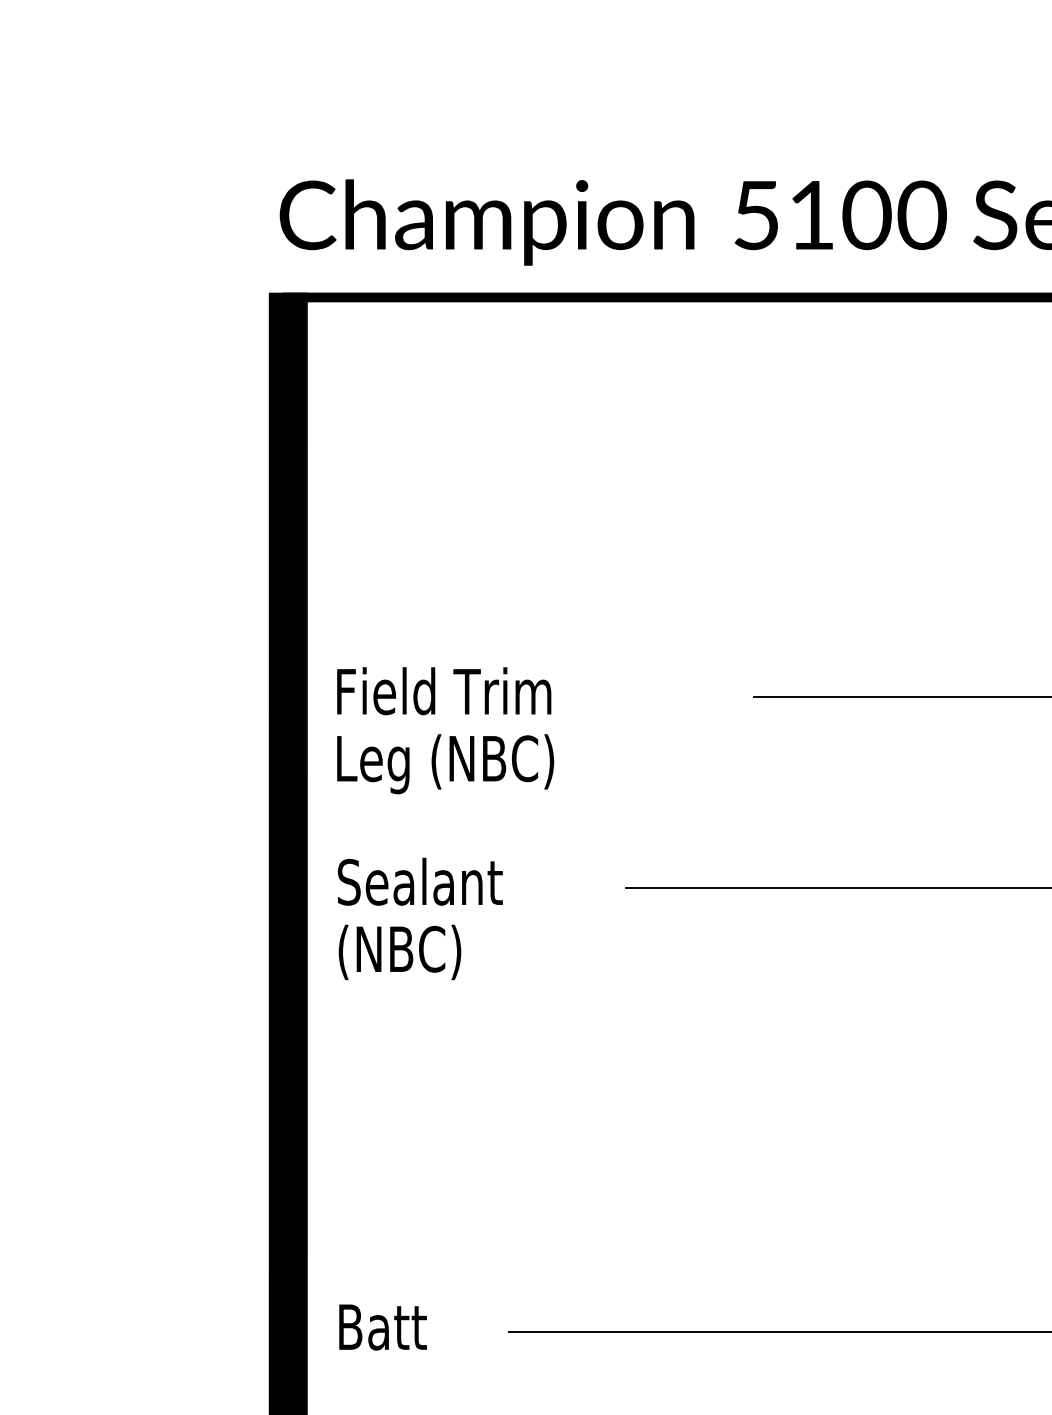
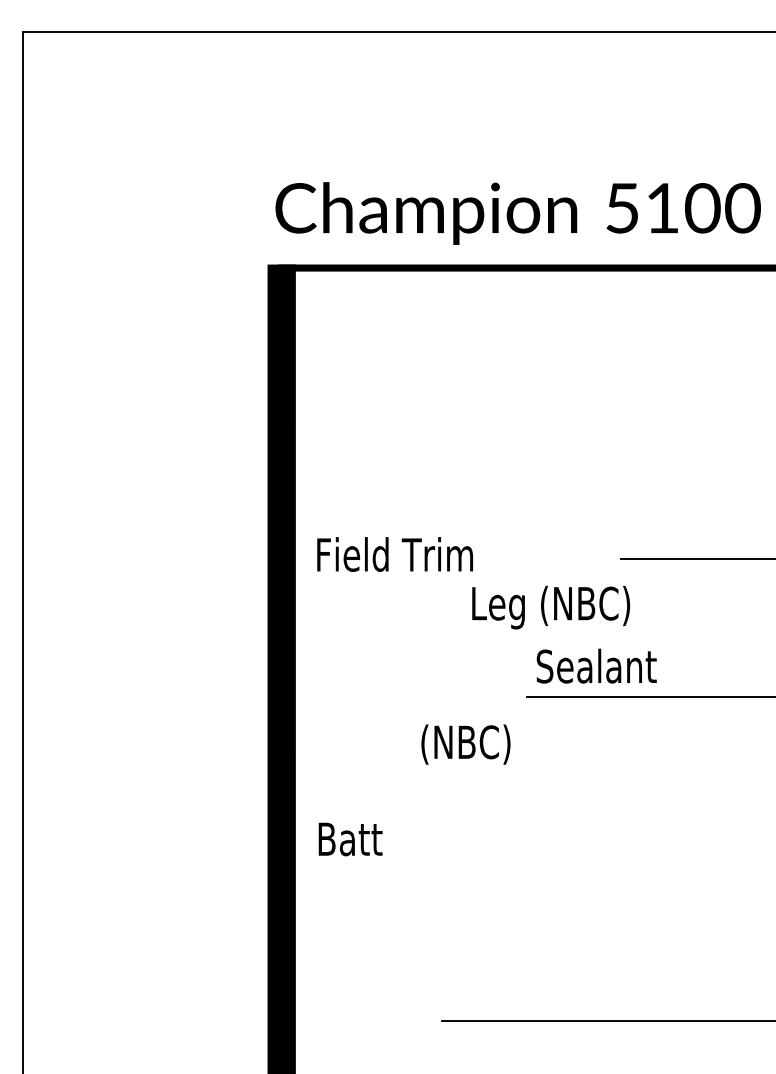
text: (446, 764) -> (551, 607), moved
text: (419, 880) -> (596, 665), moved
text: (399, 952) -> (465, 744), moved
text: (382, 1327) -> (350, 839), moved

